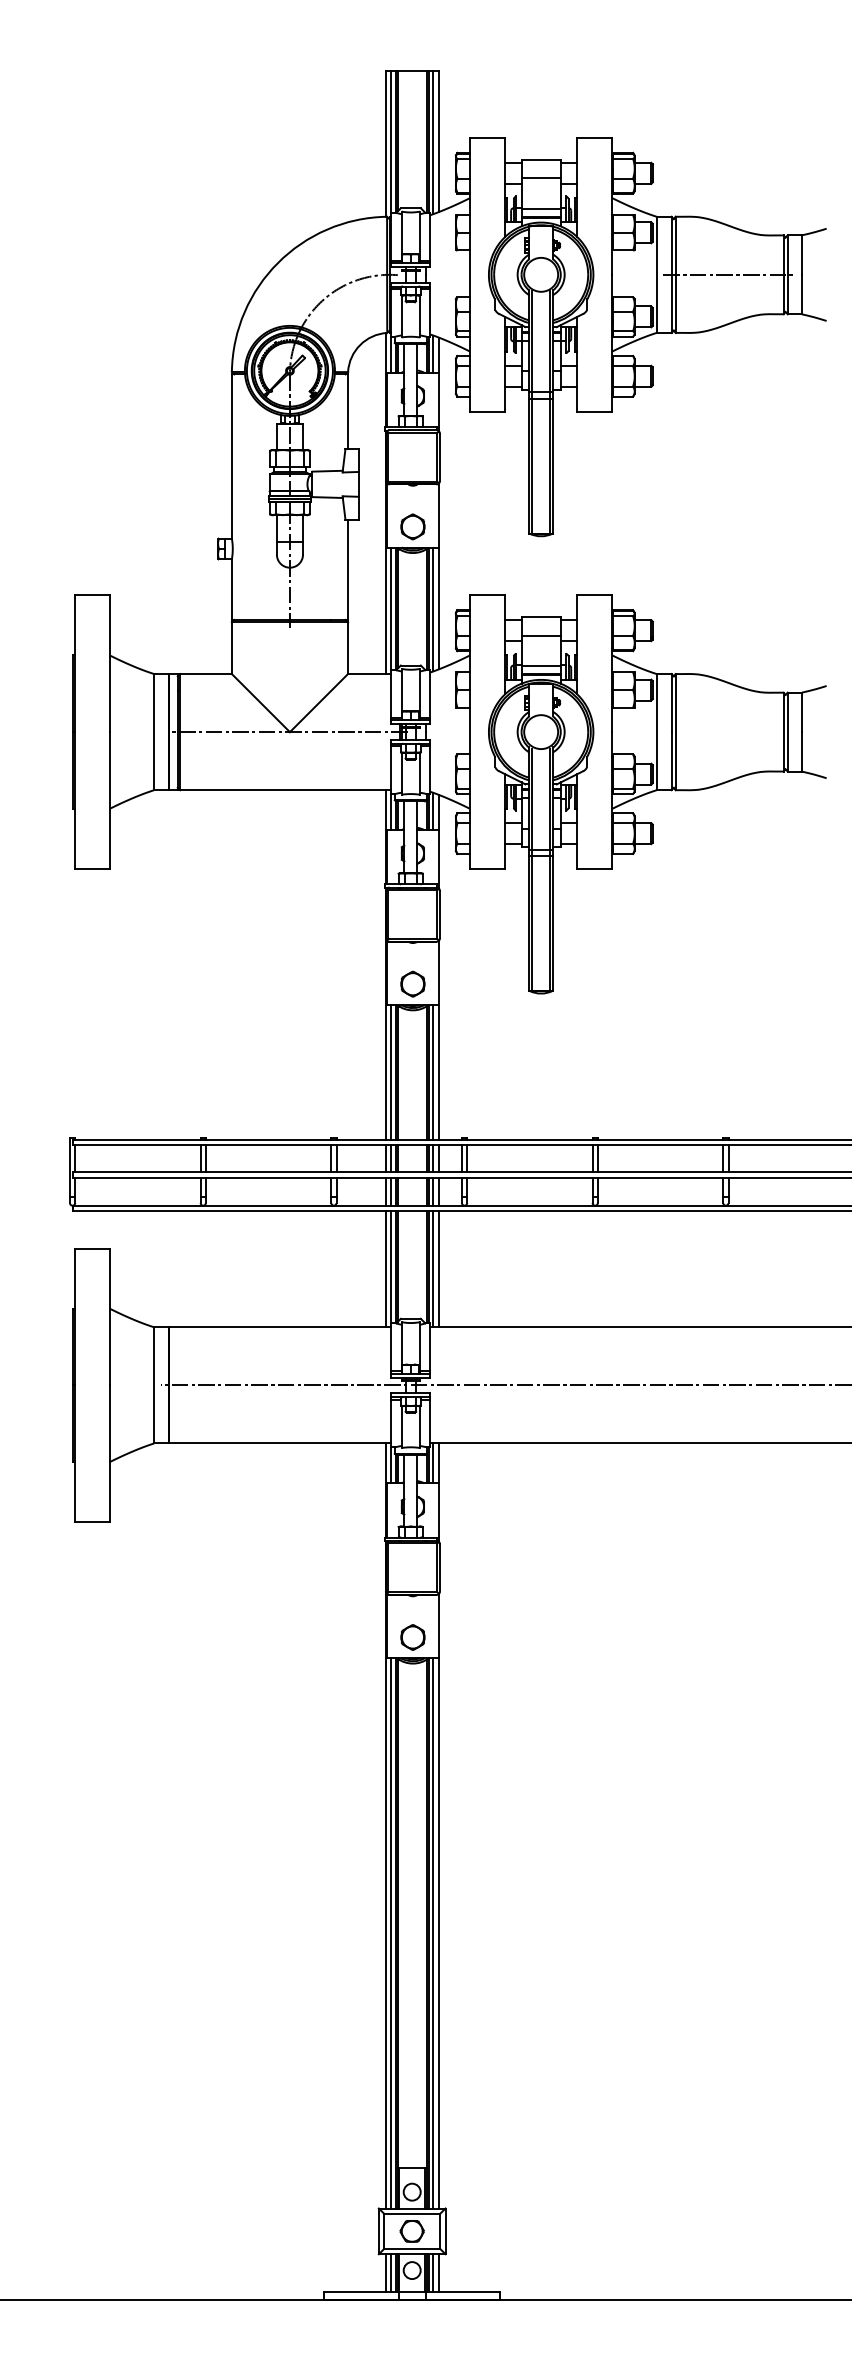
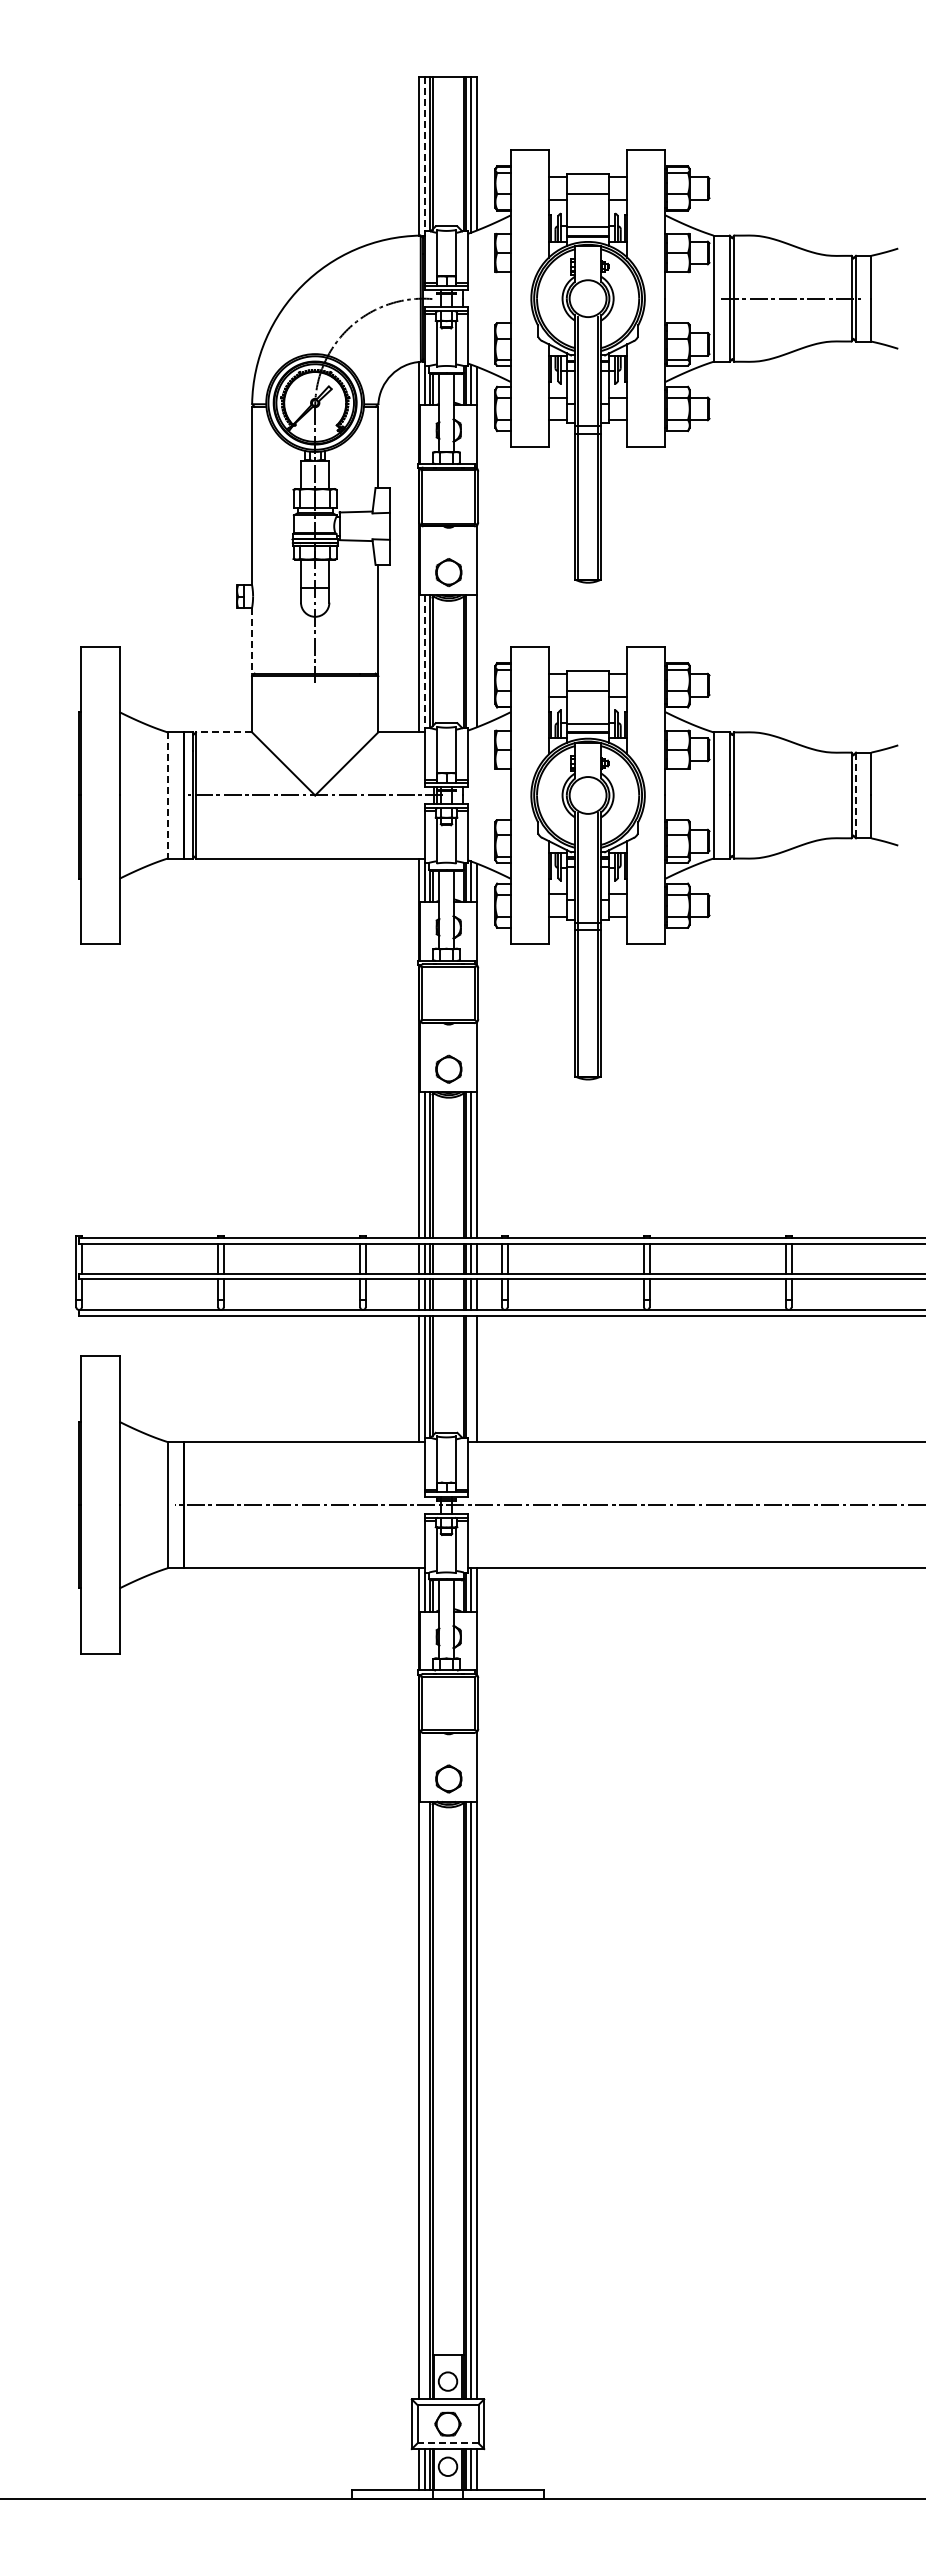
line: (391, 142) -> (425, 154), solid -> dashed
line: (232, 589) -> (252, 640), solid -> dashed
line: (391, 609) -> (425, 662), solid -> dashed
line: (432, 609) -> (470, 662), removed
line: (205, 674) -> (223, 732), solid -> dashed
line: (153, 732) -> (167, 795), solid -> dashed
line: (788, 732) -> (856, 795), solid -> dashed
line: (432, 1268) -> (470, 1378), removed
line: (391, 1933) -> (425, 2100), removed
line: (412, 2249) -> (448, 2443), solid -> dashed

